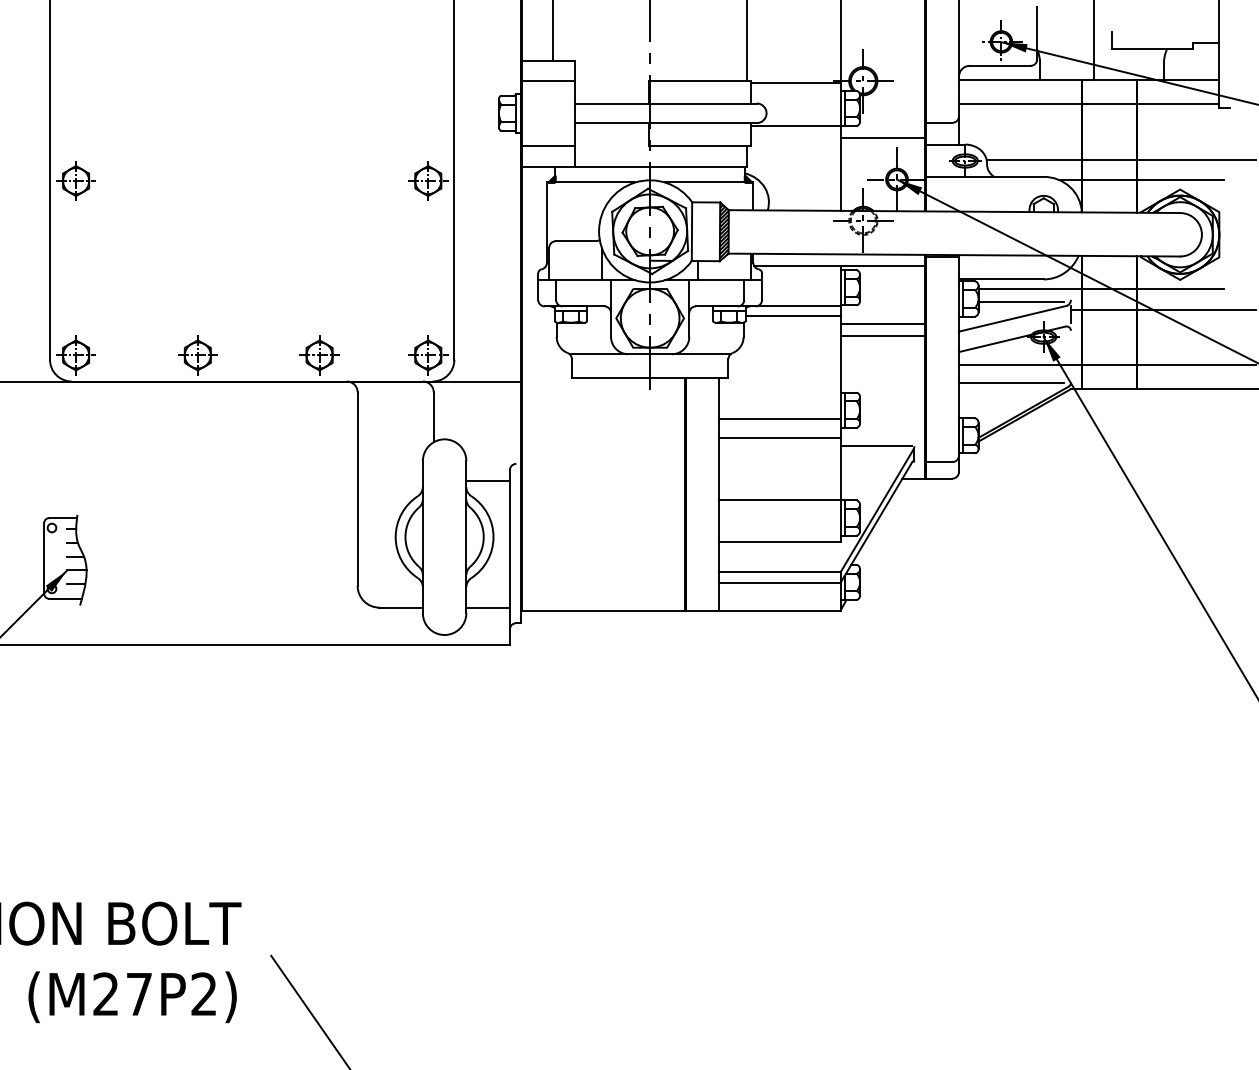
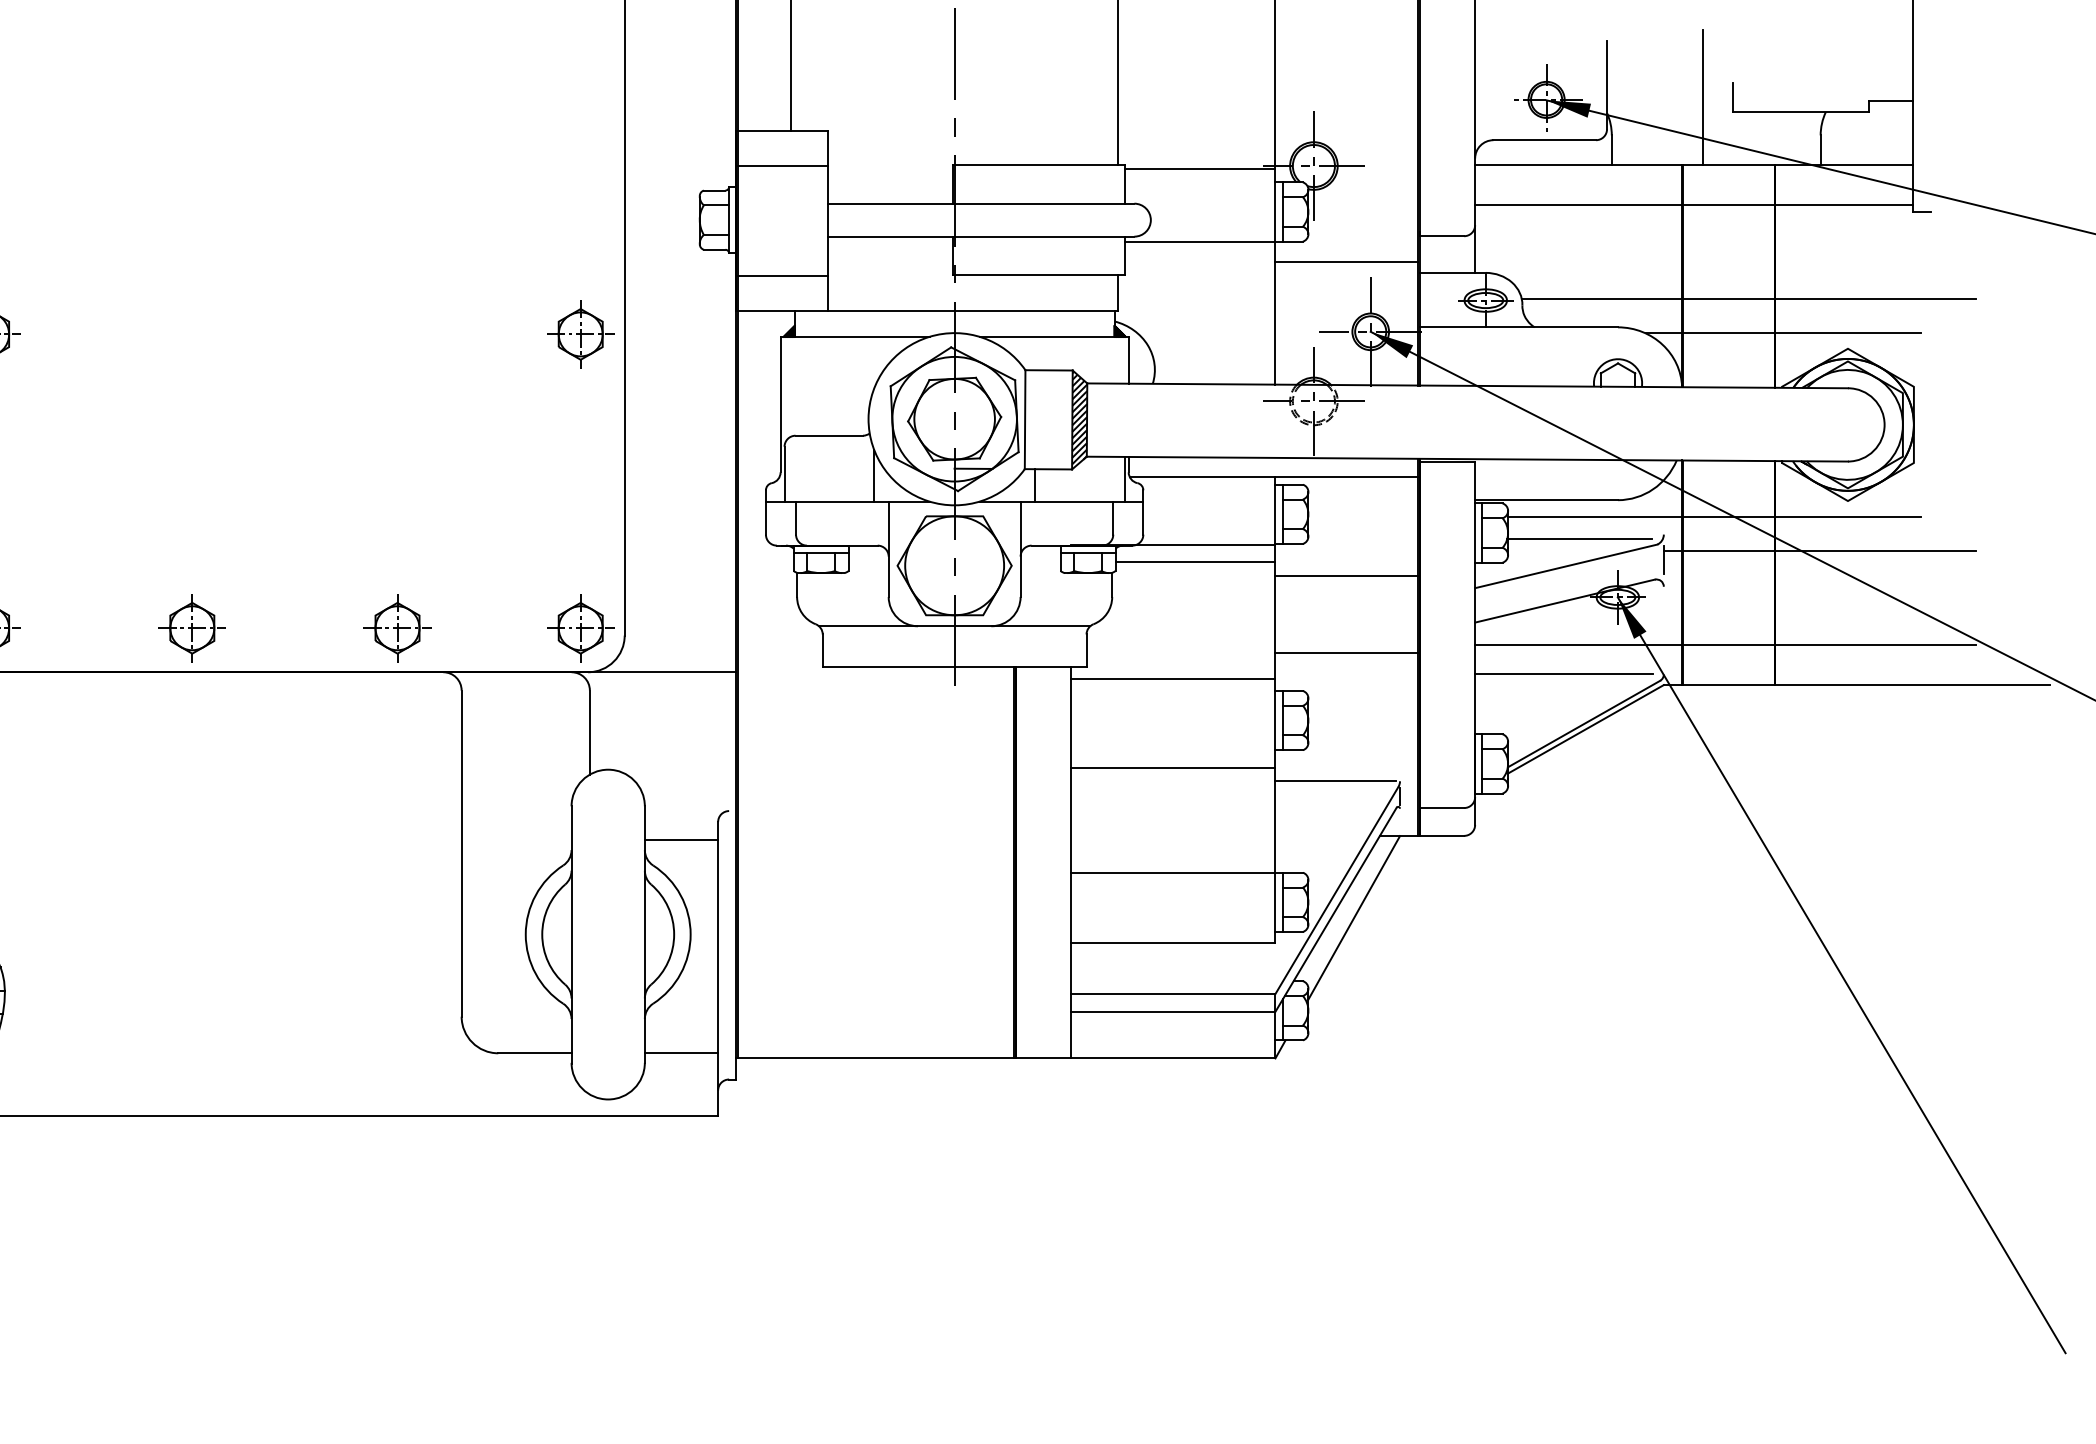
line: (882, 336) -> (1346, 653), moved
line: (779, 418) -> (1172, 678), moved
line: (887, 526) -> (1354, 916), added

